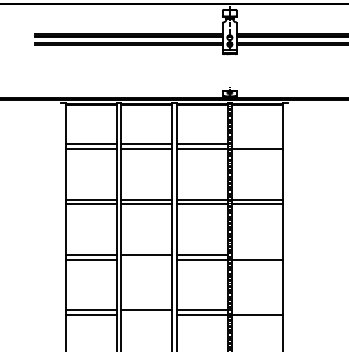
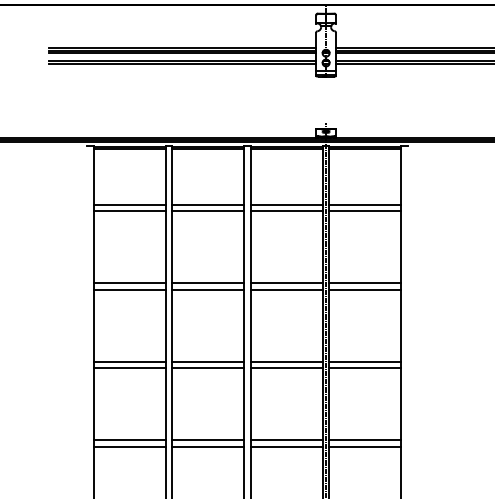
line: (257, 144) -> (365, 204), added
line: (257, 254) -> (365, 361), added
line: (147, 259) -> (208, 368), added
line: (257, 310) -> (365, 440), added
line: (147, 315) -> (208, 447), added

